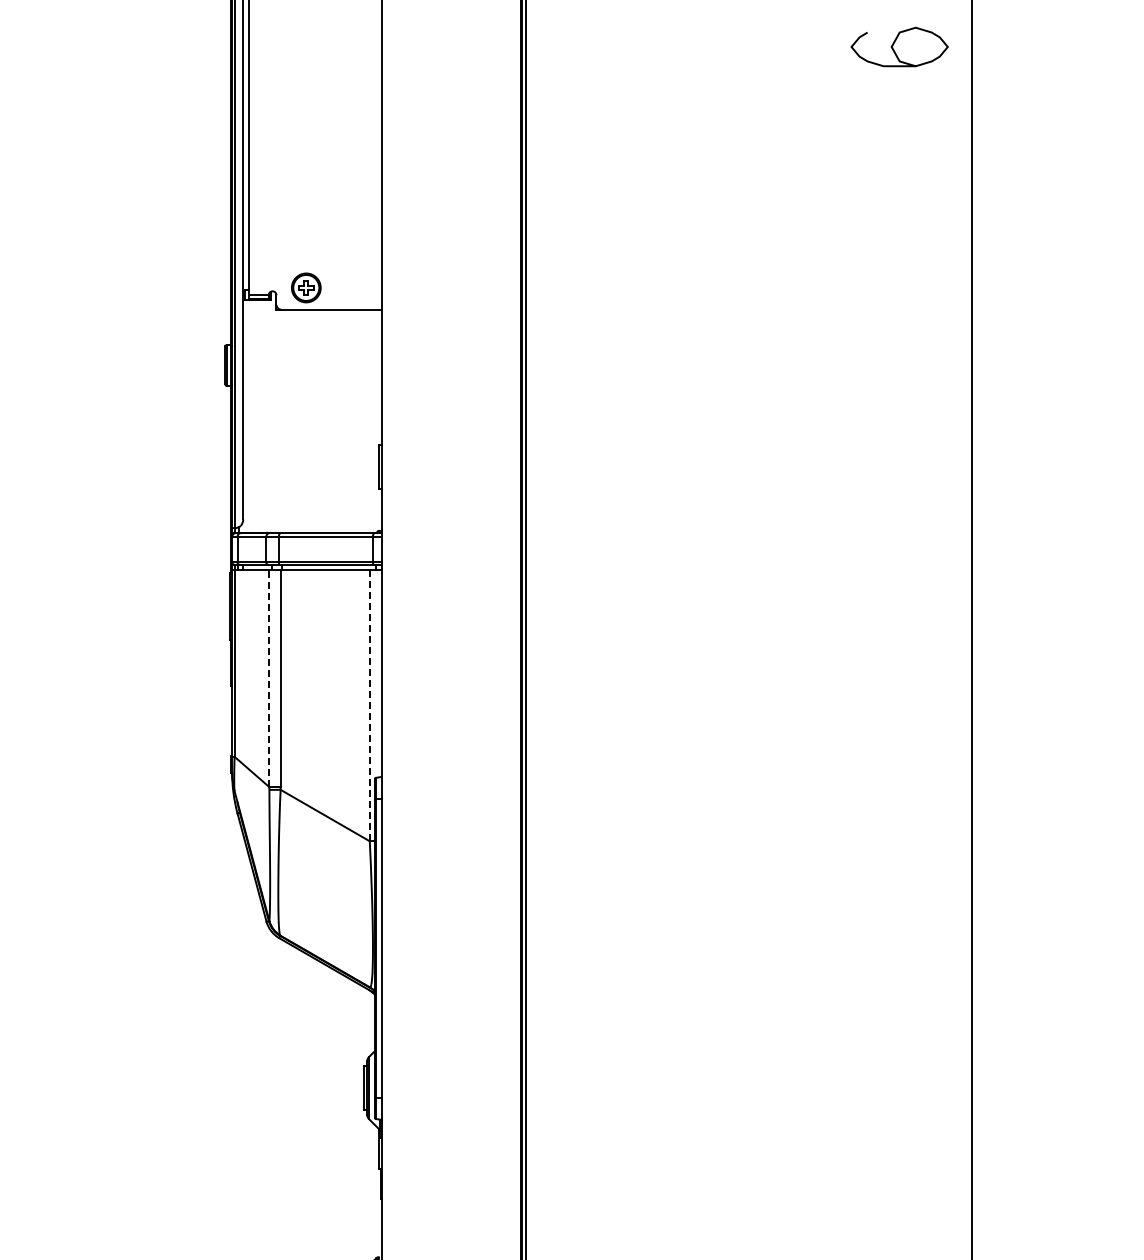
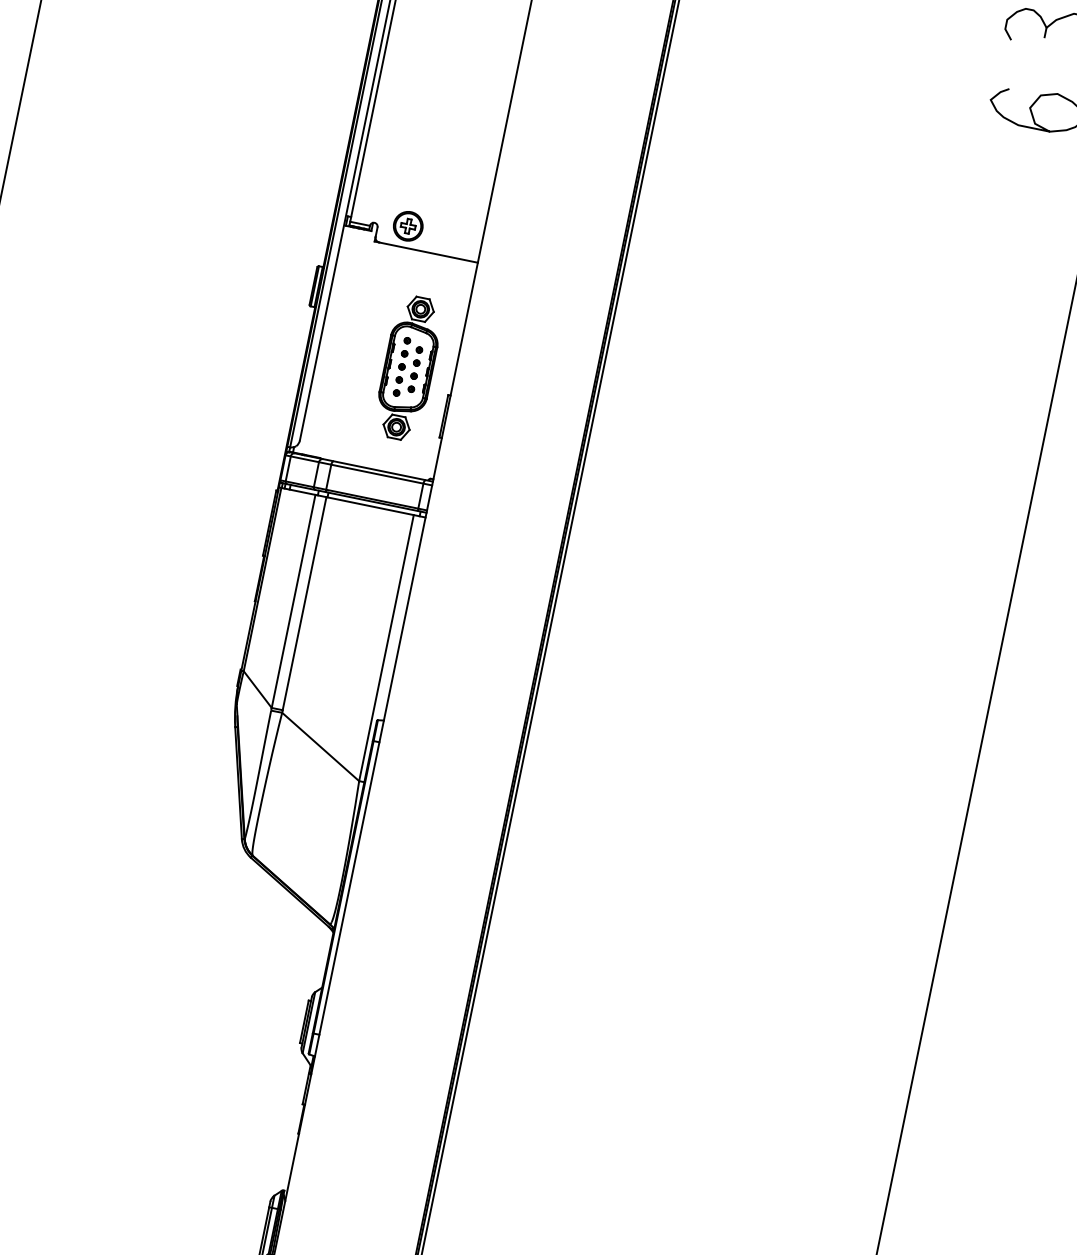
part: (334, 426) -> (408, 367), added
line: (269, 678) -> (293, 601), dashed -> solid
line: (369, 705) -> (386, 648), dashed -> solid

